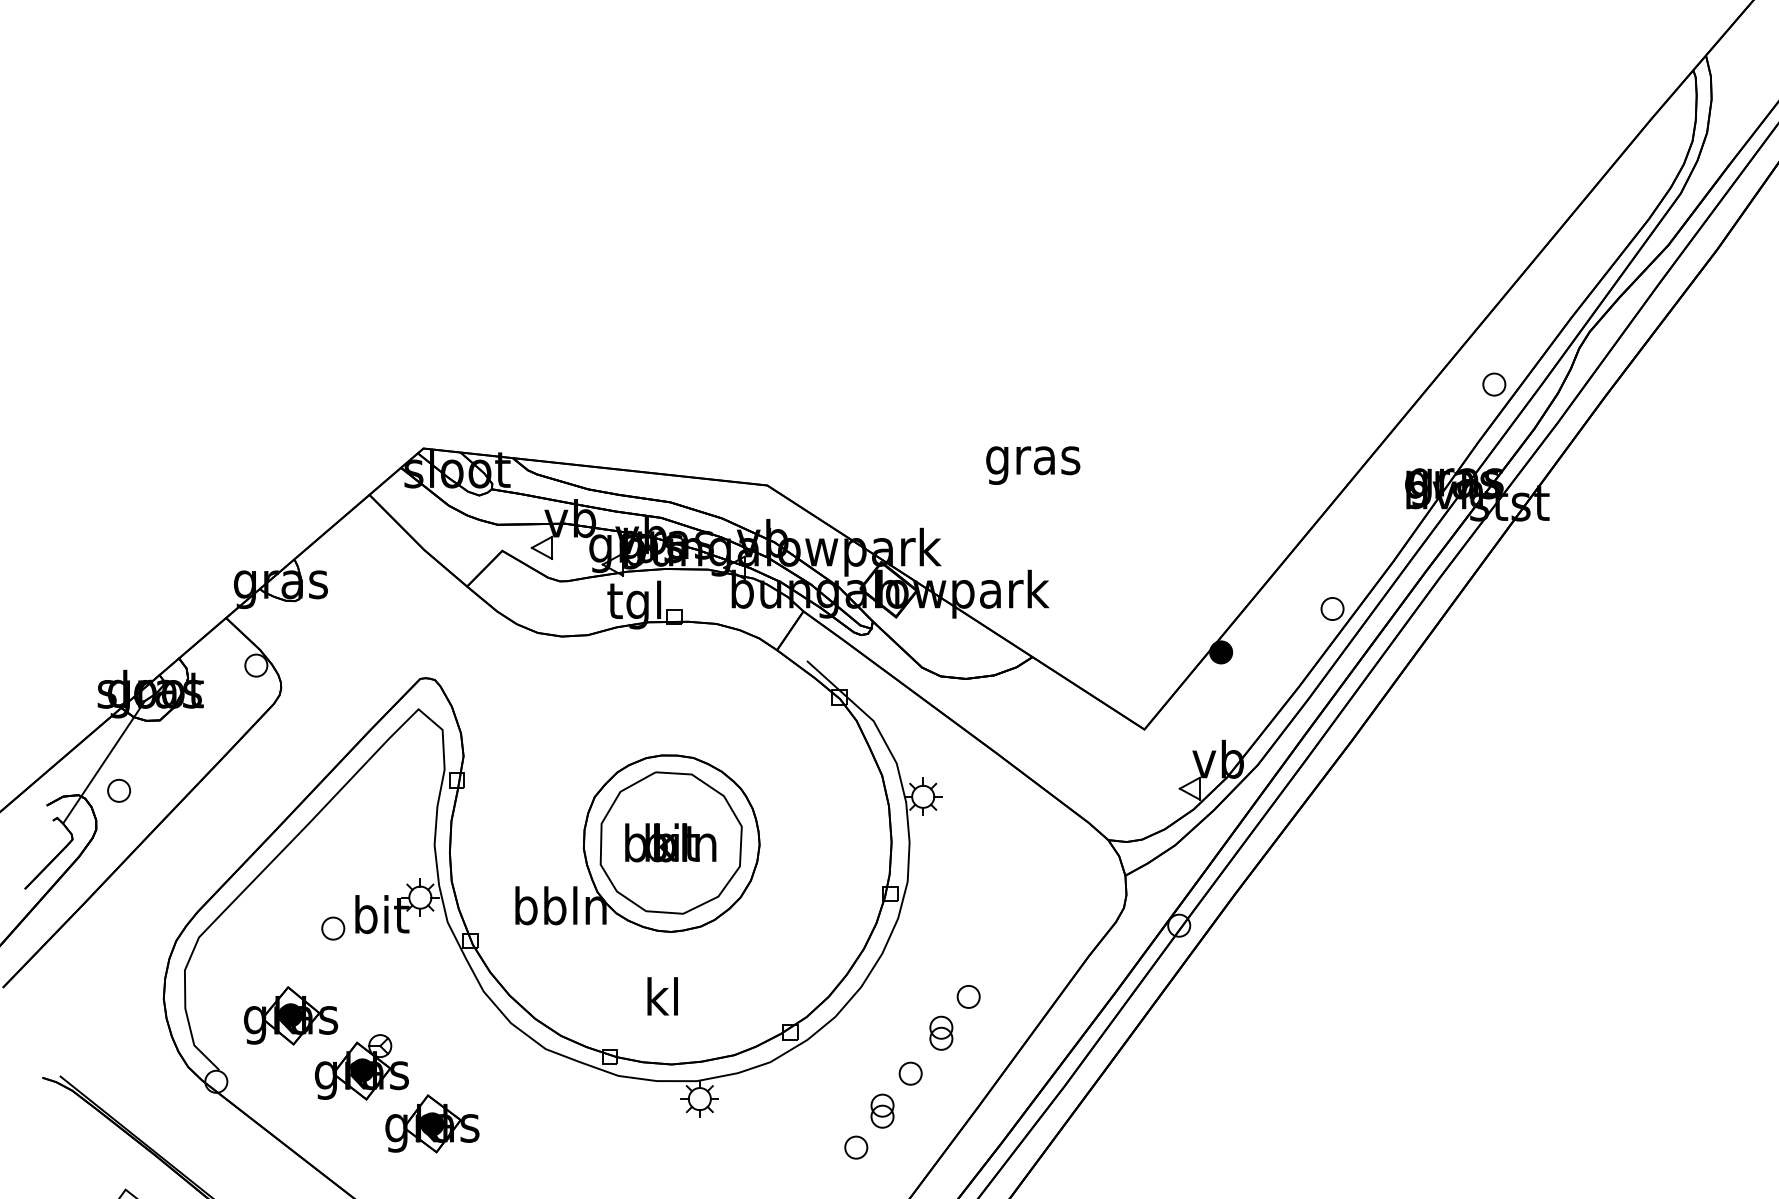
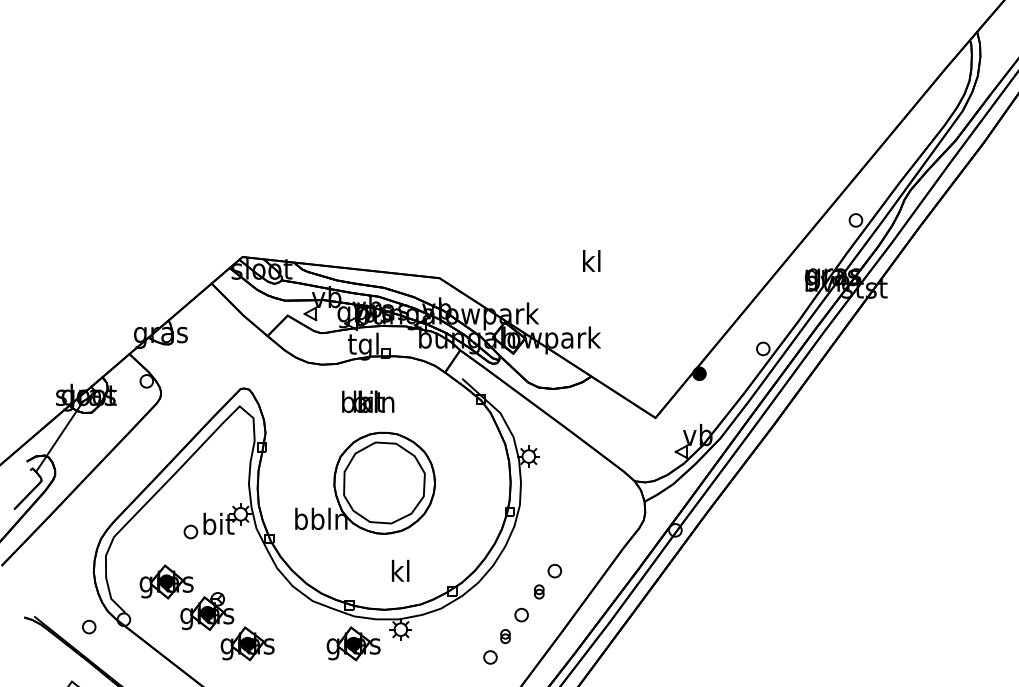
text: (1032, 459) -> (591, 263), gras -> kl
part: (119, 789) -> (89, 626), moved
text: (671, 842) -> (368, 401), moved
text: (662, 995) -> (400, 570), moved
part: (941, 1032) -> (539, 591), size x0.7
part: (882, 1111) -> (505, 636), size x0.7
part: (617, 1123) -> (353, 643), added

